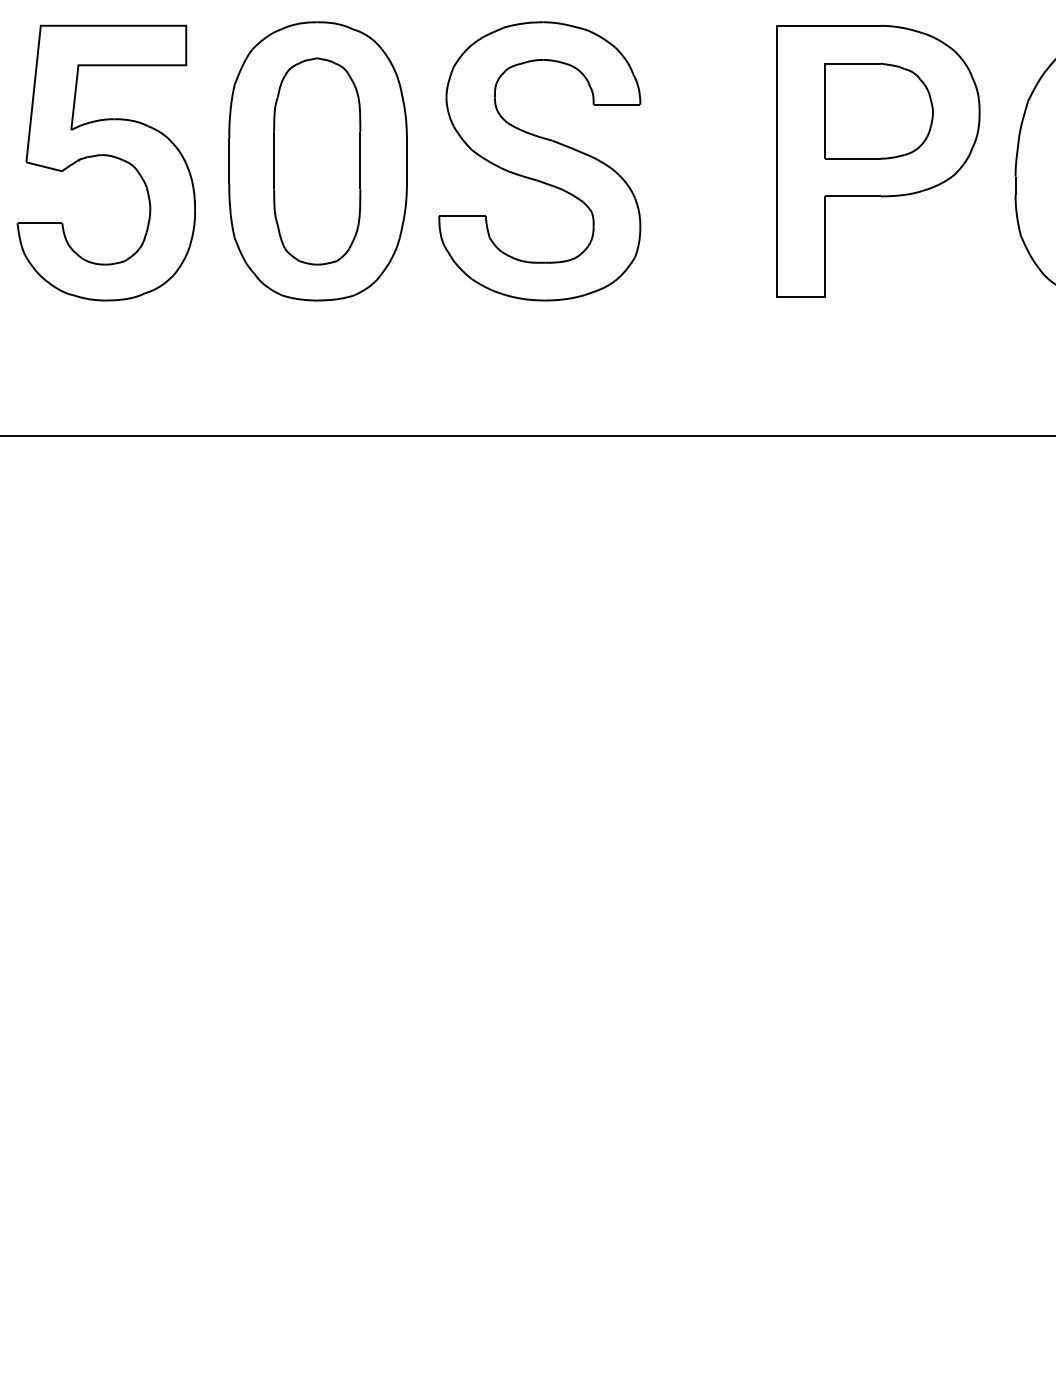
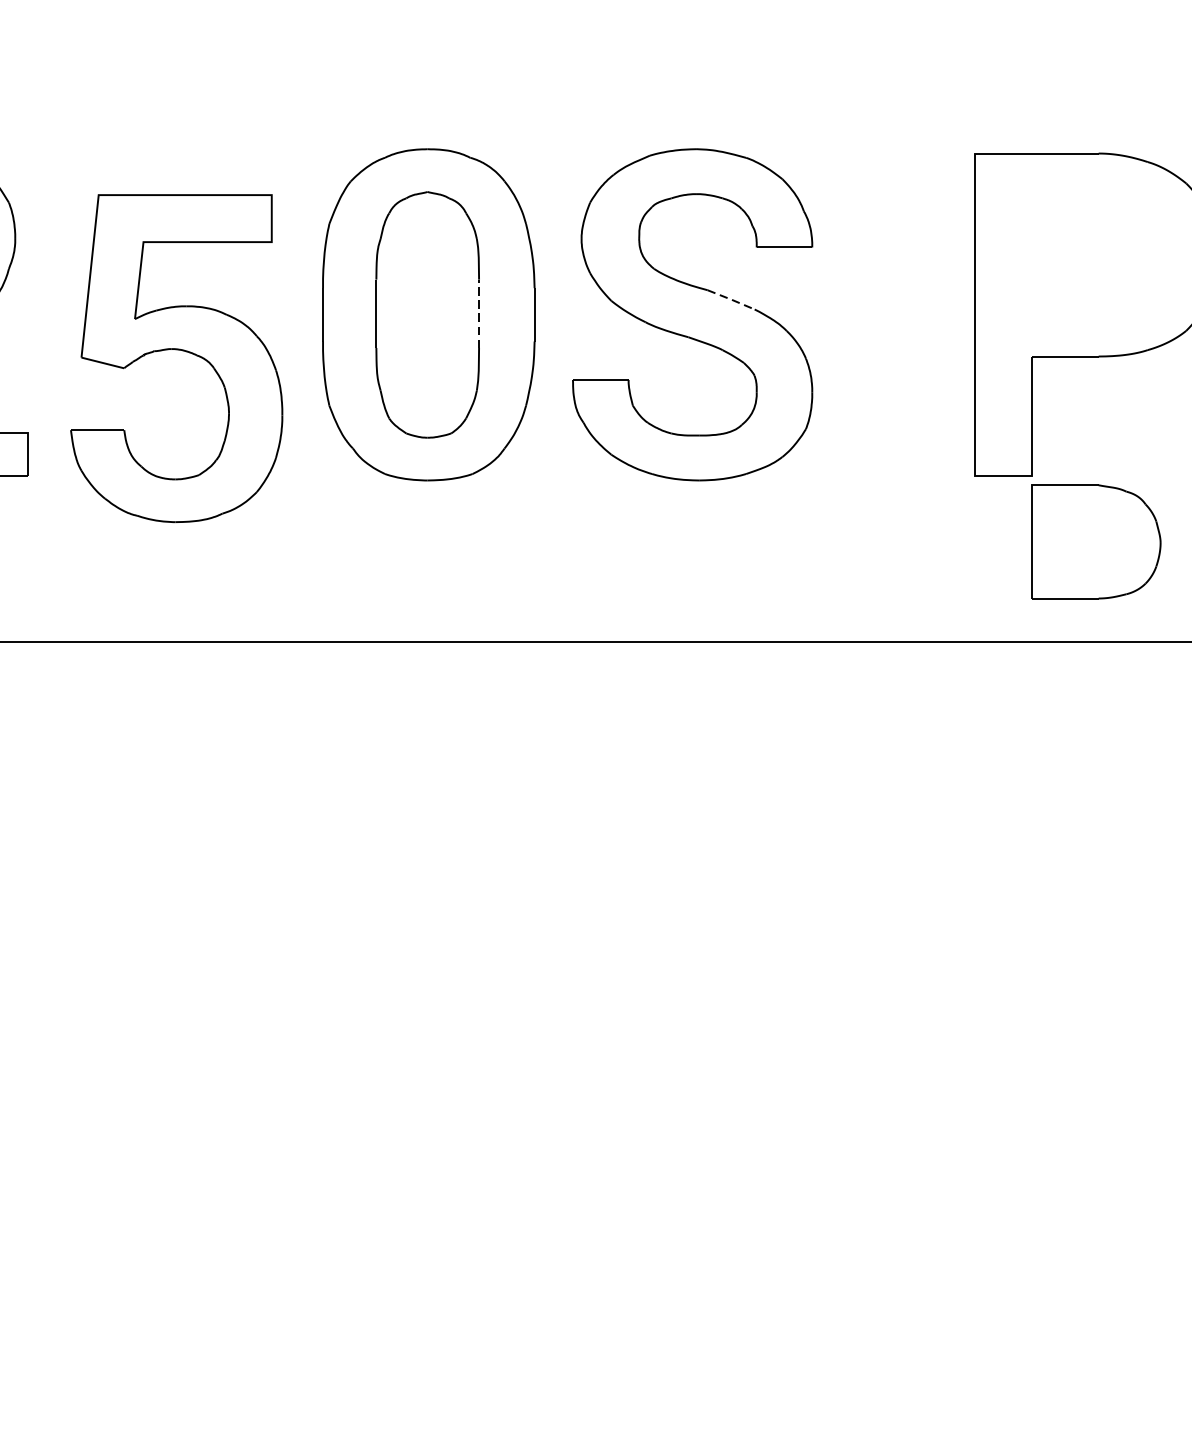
part: (878, 110) -> (1095, 541), moved
line: (572, 148) -> (731, 299), solid -> dashed
line: (360, 160) -> (479, 313), solid -> dashed
part: (105, 162) -> (175, 357), moved

